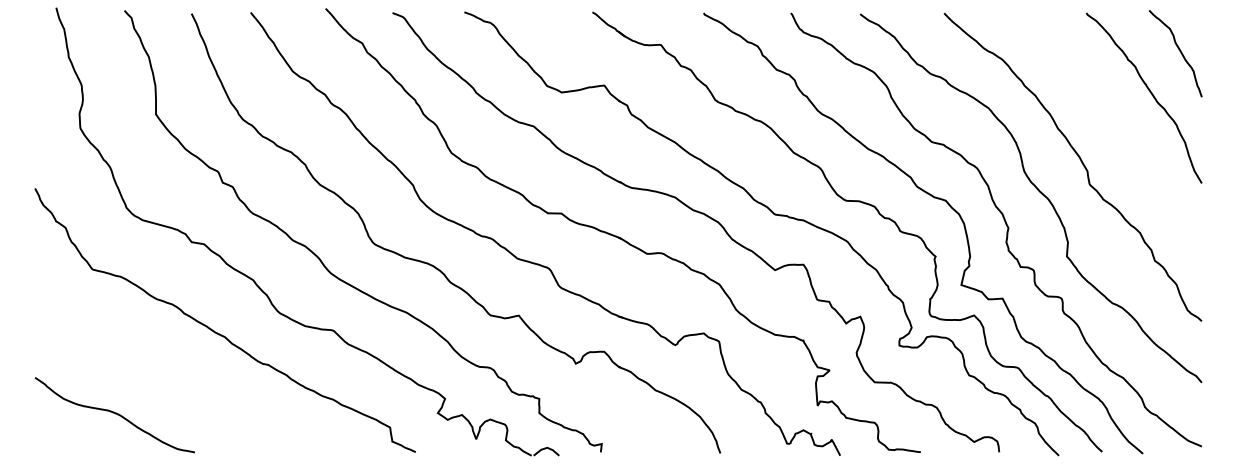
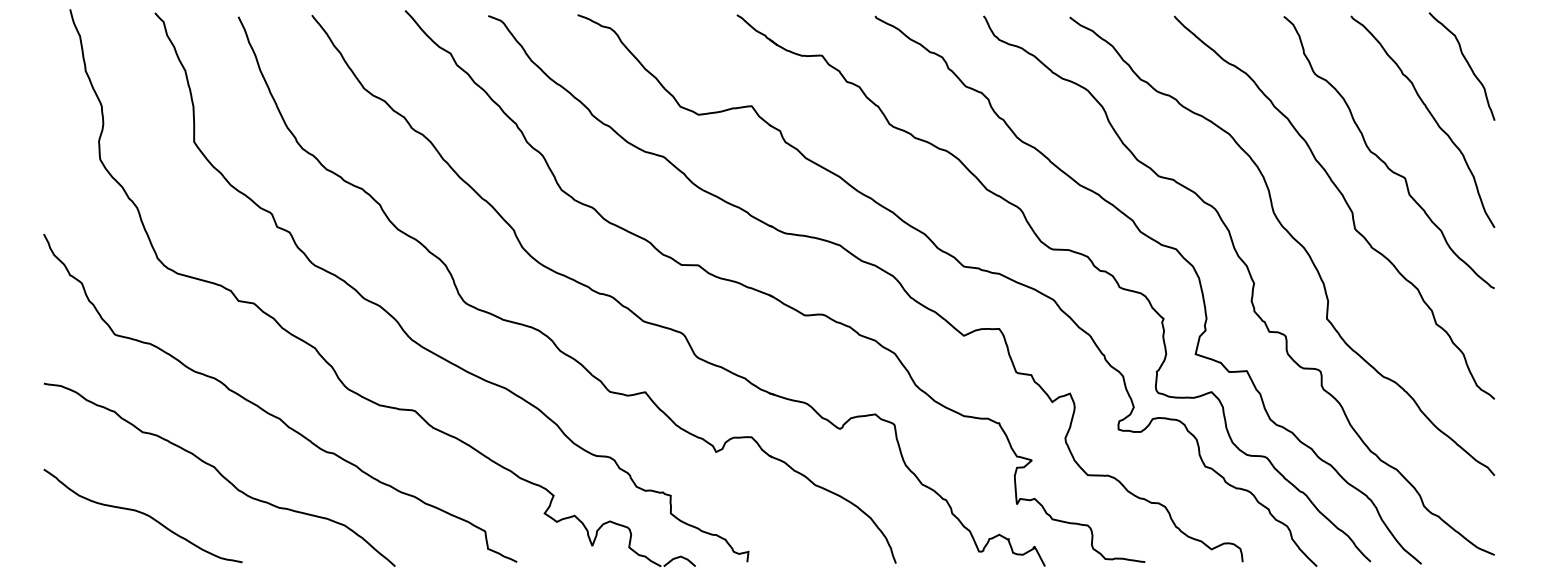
curve: (1111, 128) -> (1382, 159), added
curve: (176, 381) -> (219, 474), added

